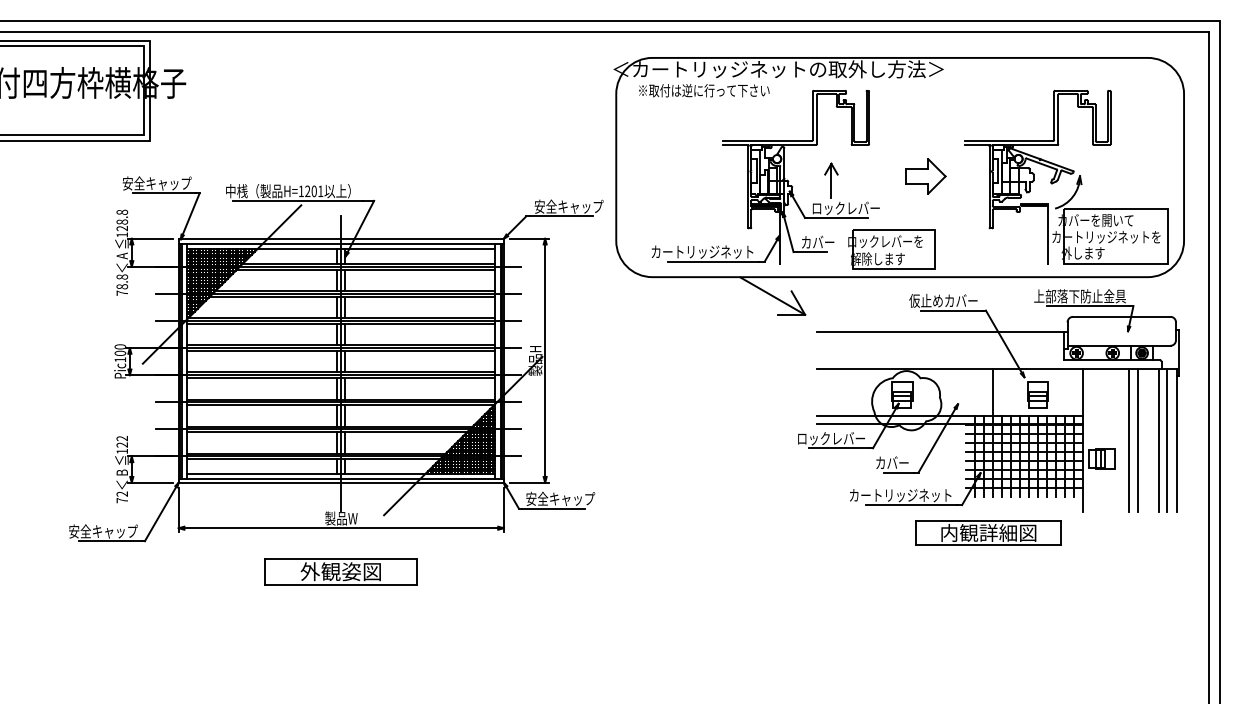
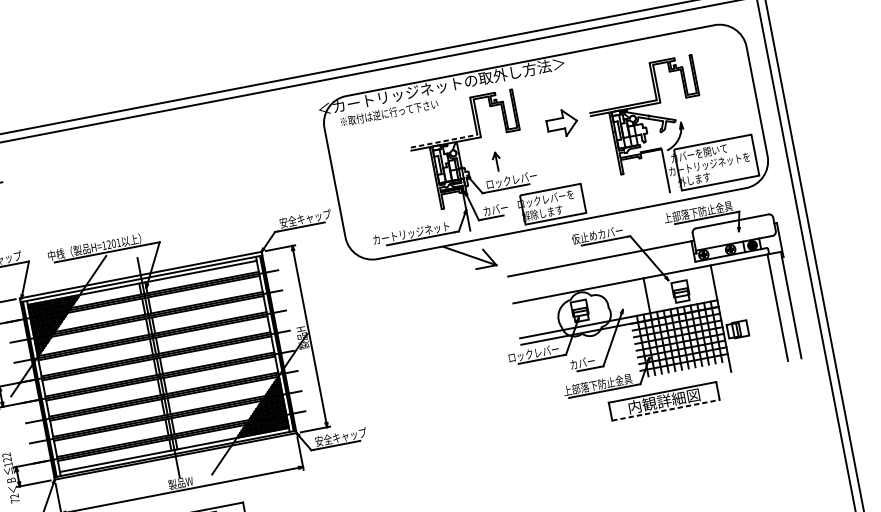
line: (768, 140) -> (444, 140), solid -> dashed
part: (925, 176) -> (562, 123), moved
part: (831, 180) -> (496, 161), size x0.7
line: (1128, 439) -> (754, 311), removed
line: (1137, 439) -> (761, 310), removed
line: (1166, 439) -> (782, 306), removed
text: (901, 495) -> (594, 385), カートリッジネット -> 上部落下防止金具
line: (989, 545) -> (666, 410), solid -> dashed

